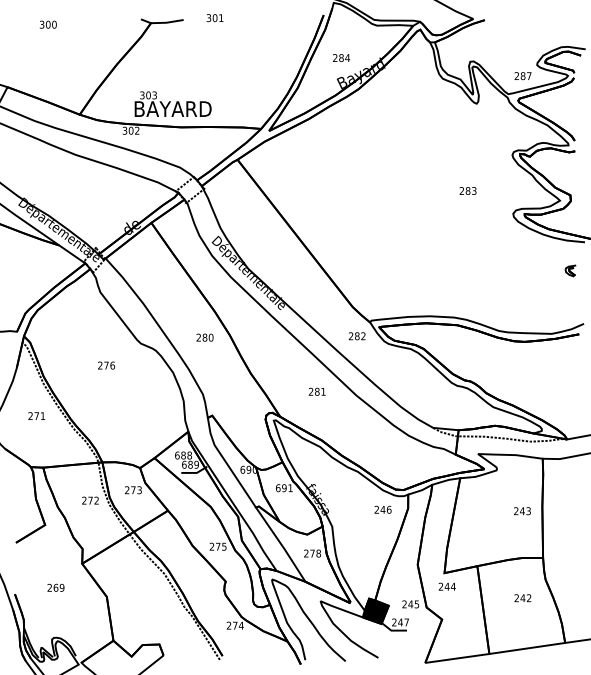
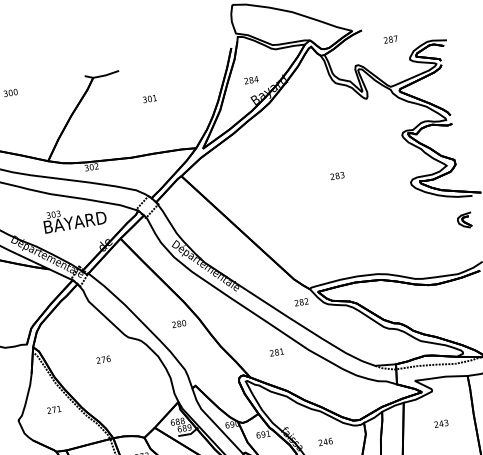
text: (214, 18) -> (149, 99), moved
text: (522, 76) -> (390, 39), moved
text: (172, 103) -> (74, 217), moved
text: (467, 190) -> (336, 175), moved
part: (570, 270) -> (464, 220), size x1.67
text: (382, 509) -> (325, 441), moved
text: (522, 511) -> (441, 424), moved

